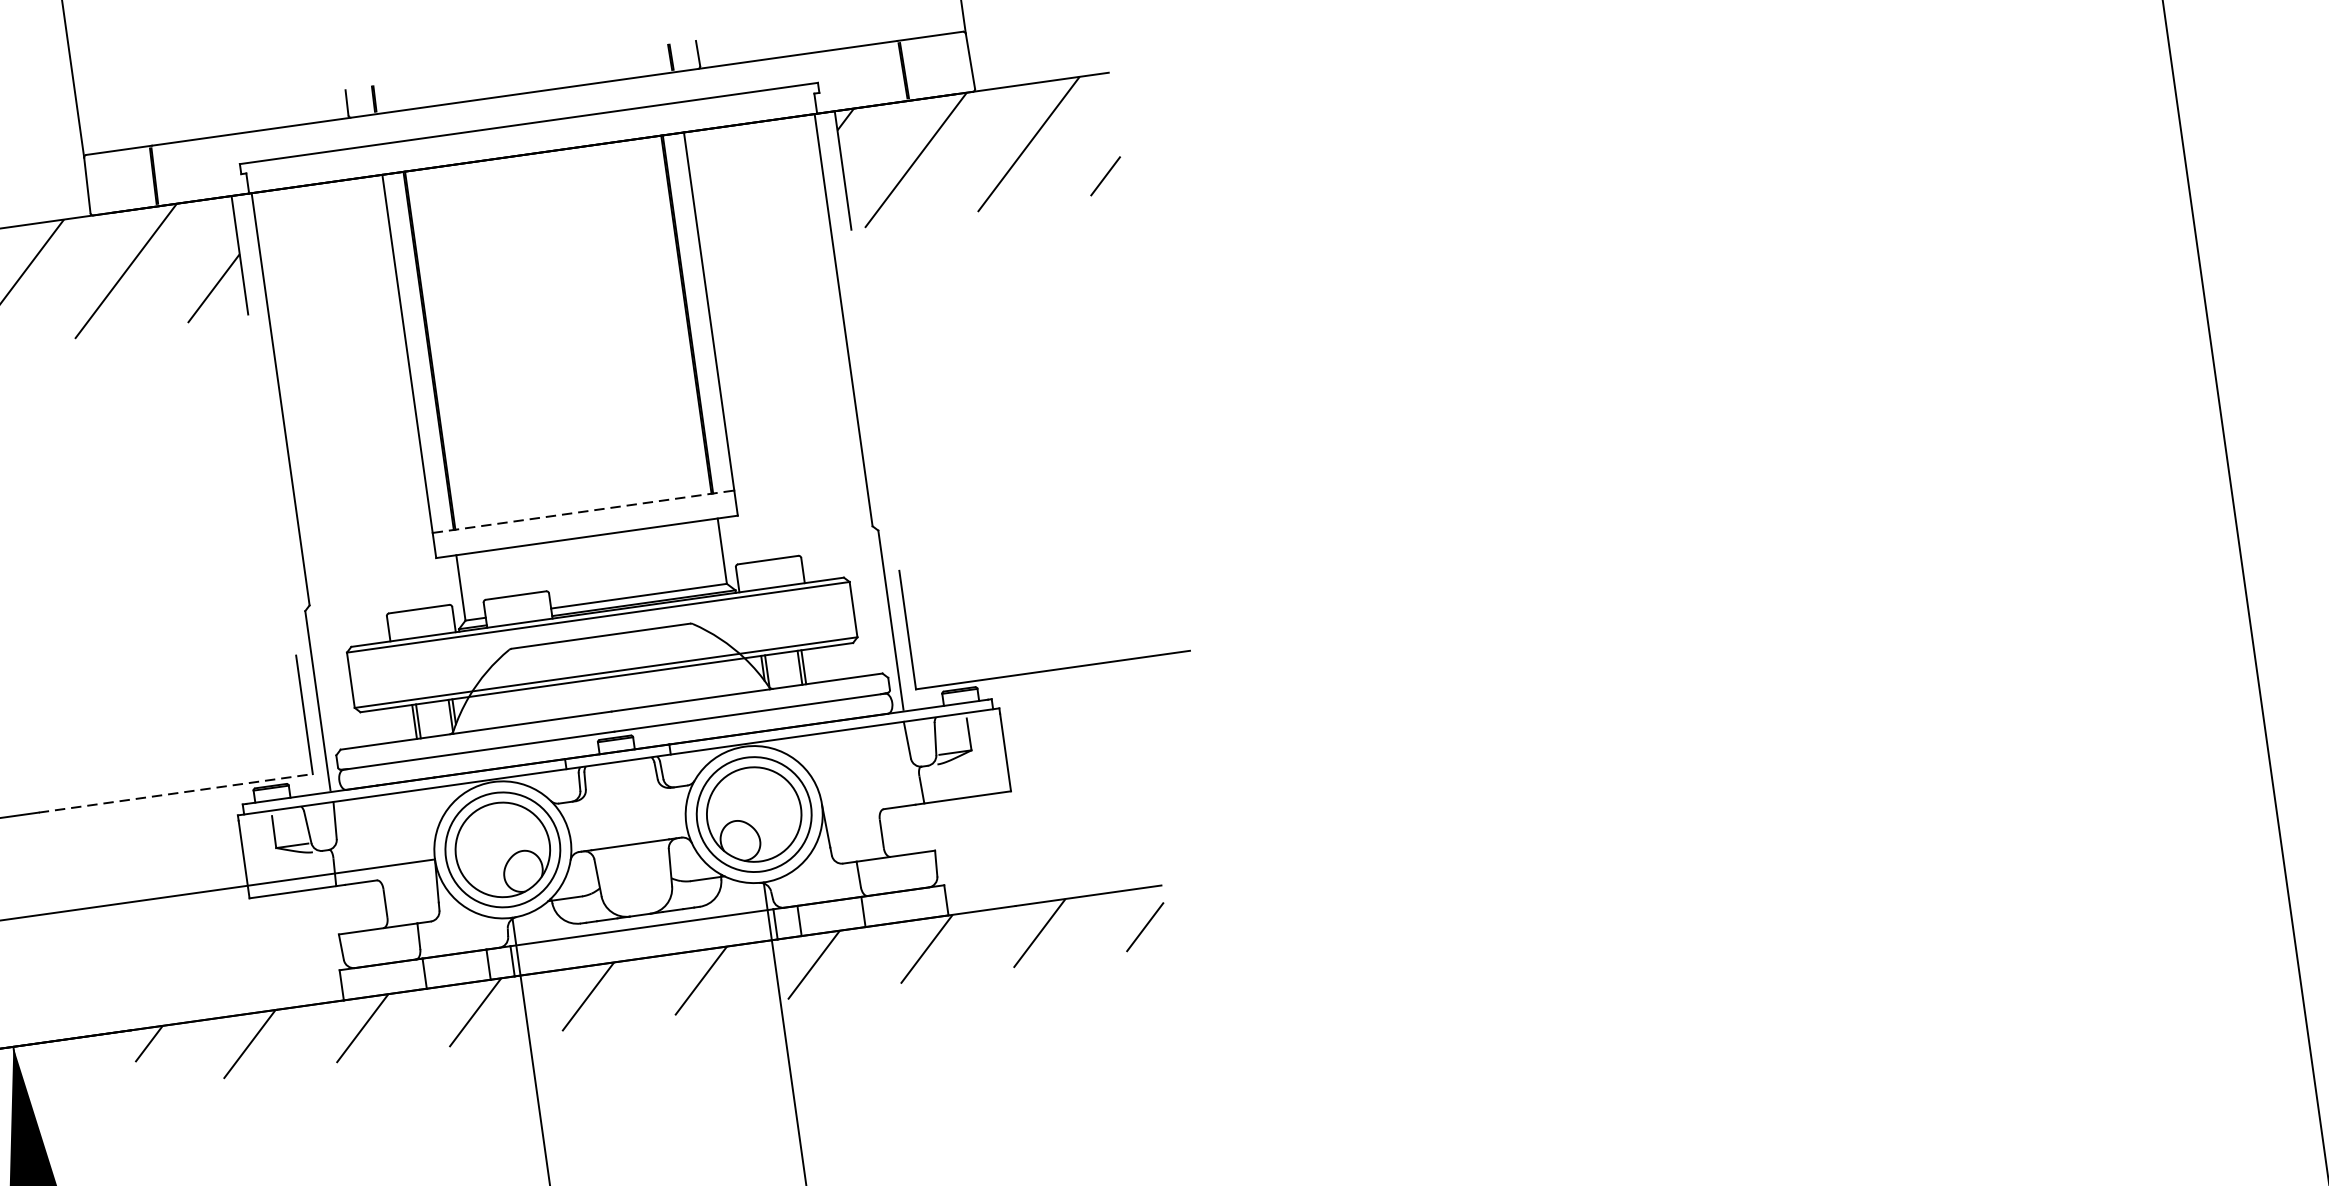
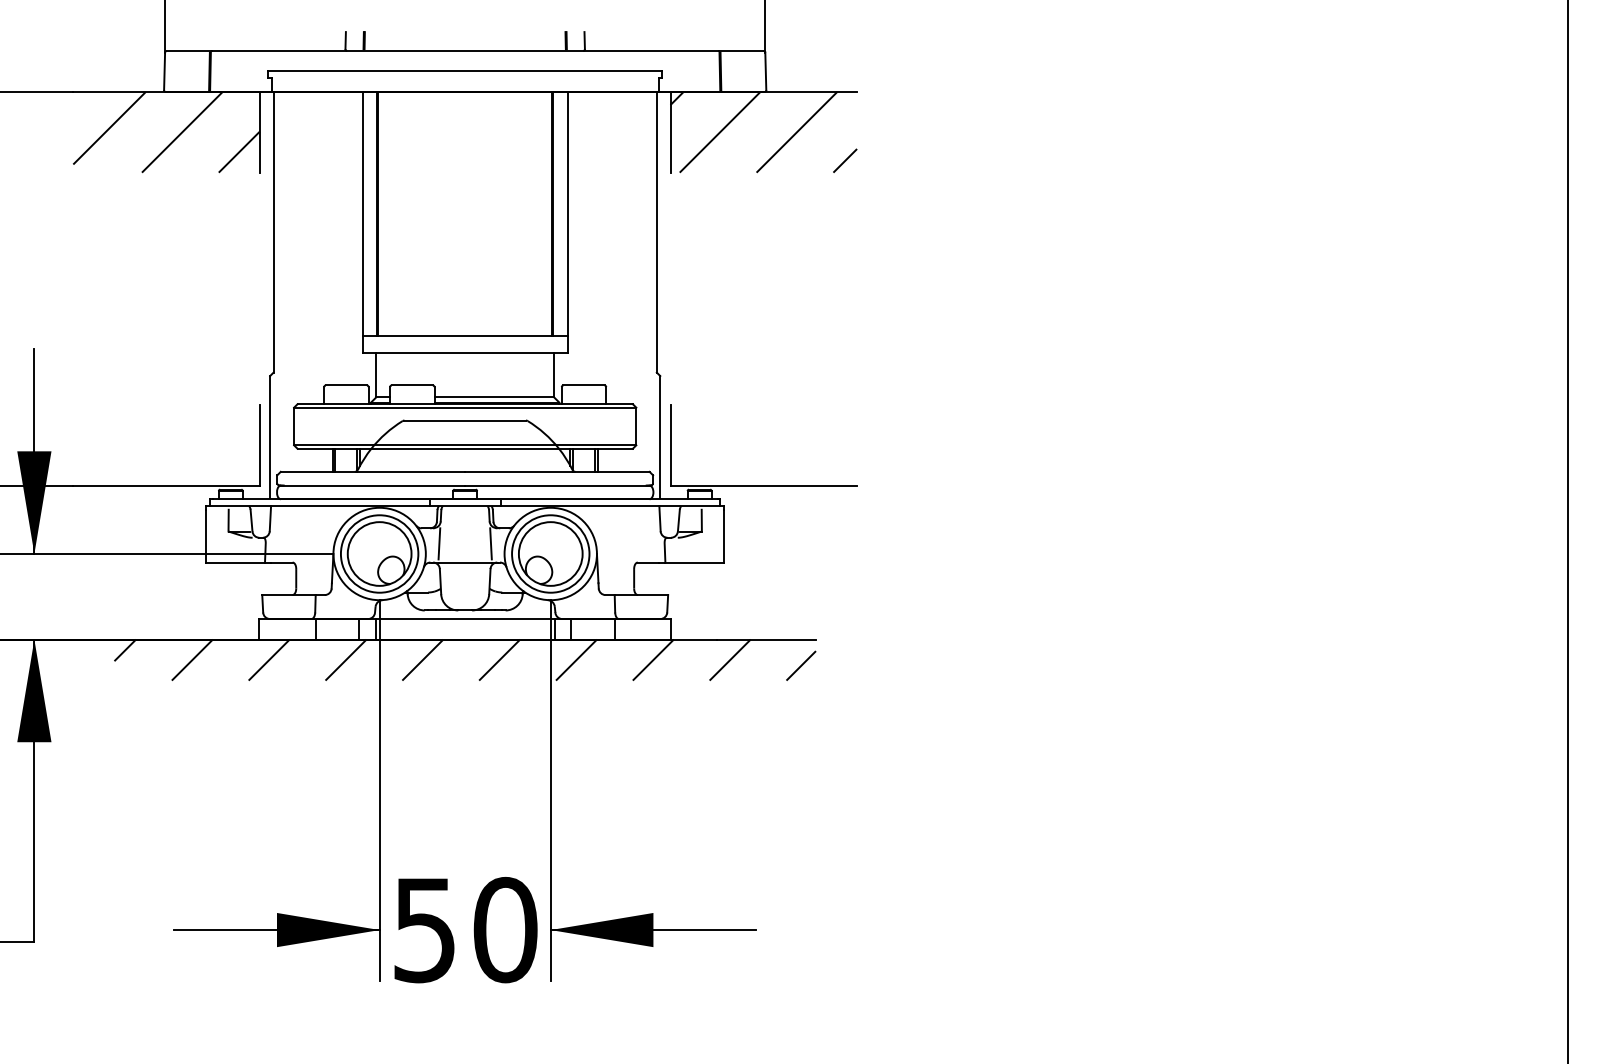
line: (583, 511) -> (465, 335), dashed -> solid
line: (177, 793) -> (167, 485), dashed -> solid
line: (663, 811) -> (490, 543), added
line: (588, 822) -> (439, 543), added

